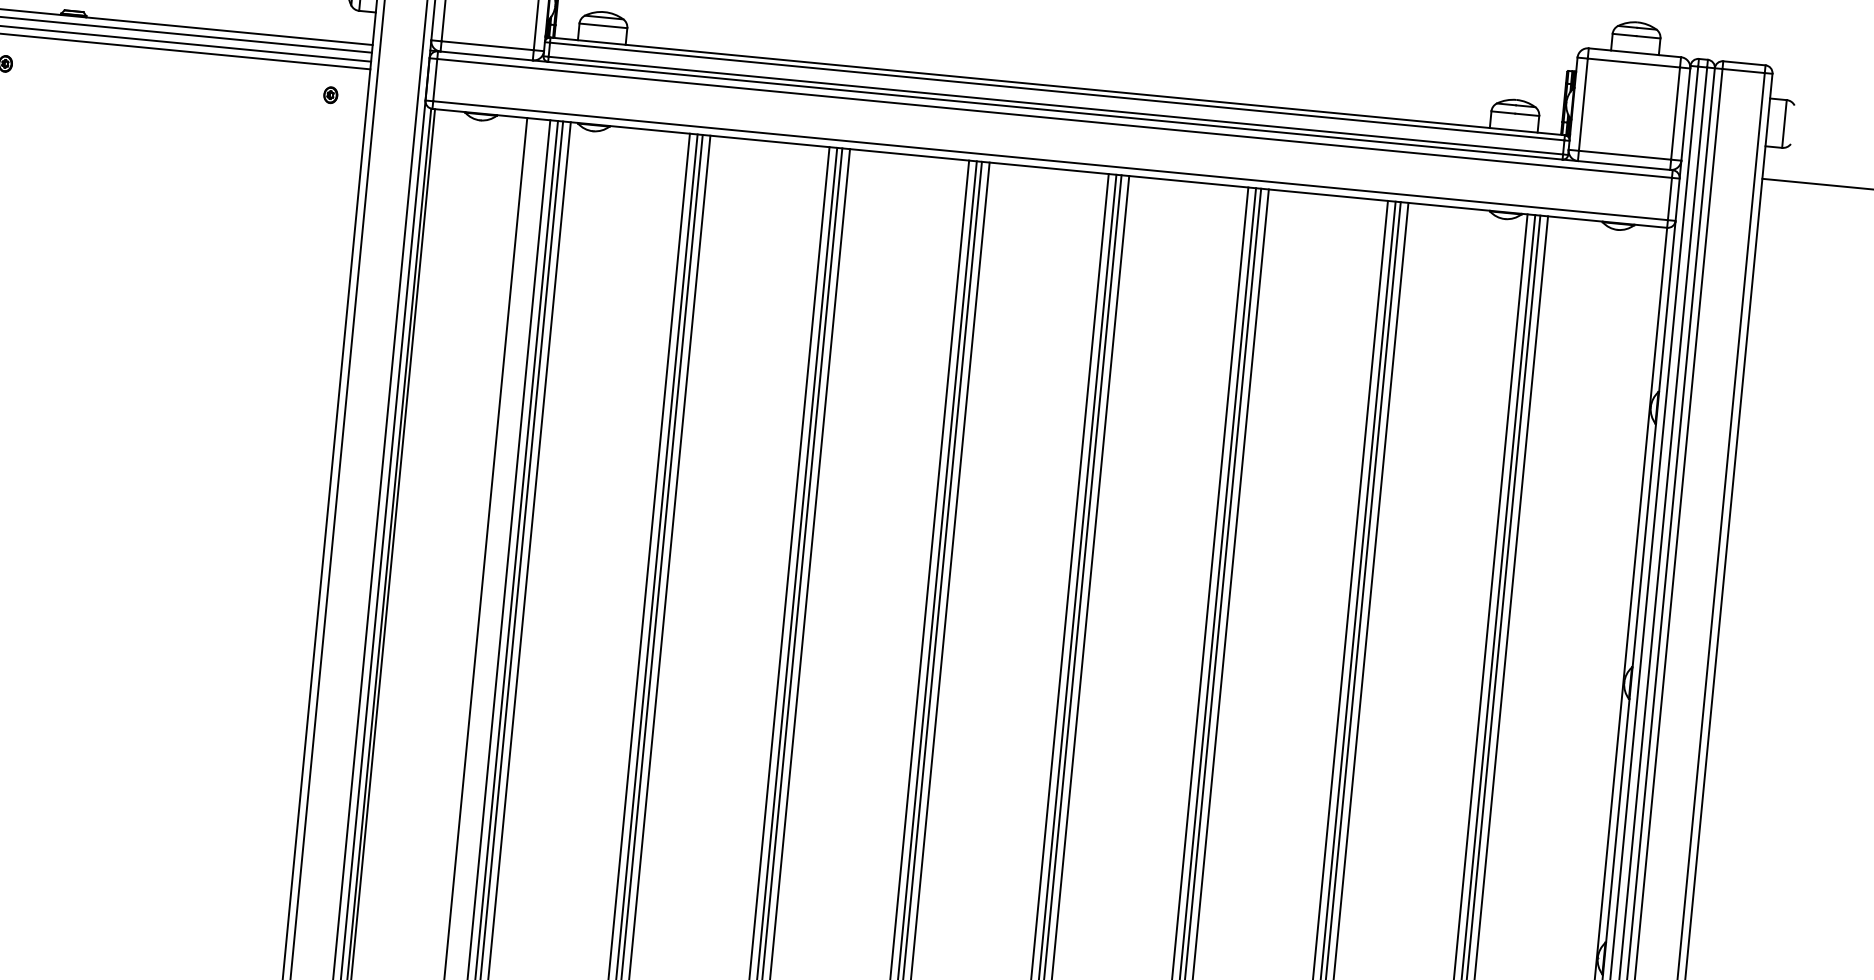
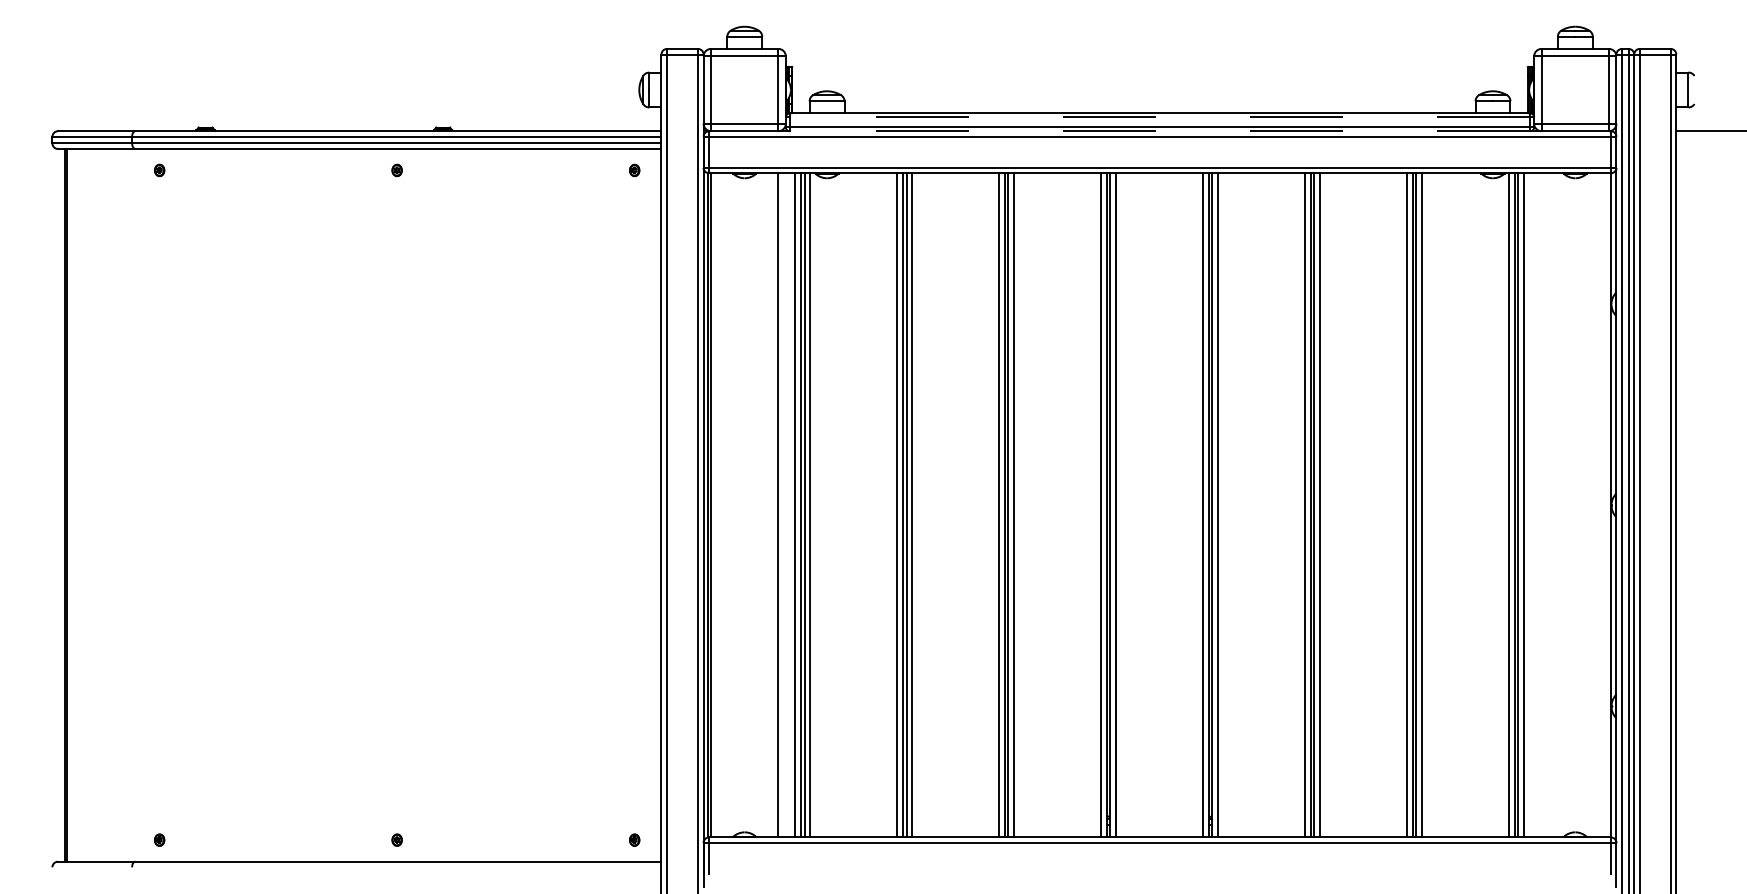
line: (1056, 91) -> (1159, 117), solid -> dashed
line: (1054, 111) -> (1159, 131), solid -> dashed

